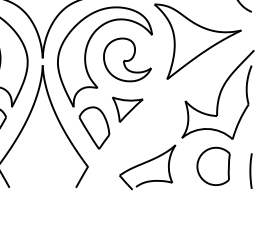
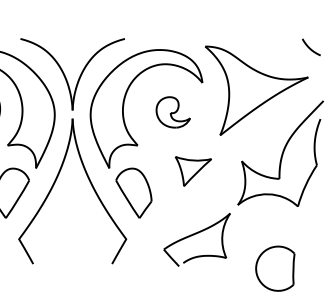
part: (127, 60) -> (173, 112), size x0.6
part: (126, 109) -> (192, 171), moved
part: (213, 166) -> (275, 268), moved
line: (250, 171) -> (319, 244), removed

